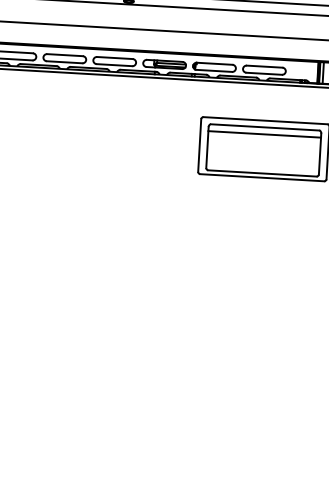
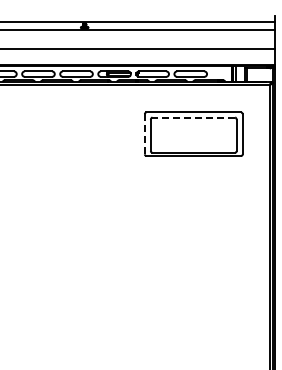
line: (264, 127) -> (193, 117), solid -> dashed
line: (264, 133) -> (193, 122), removed
line: (199, 144) -> (144, 133), solid -> dashed

